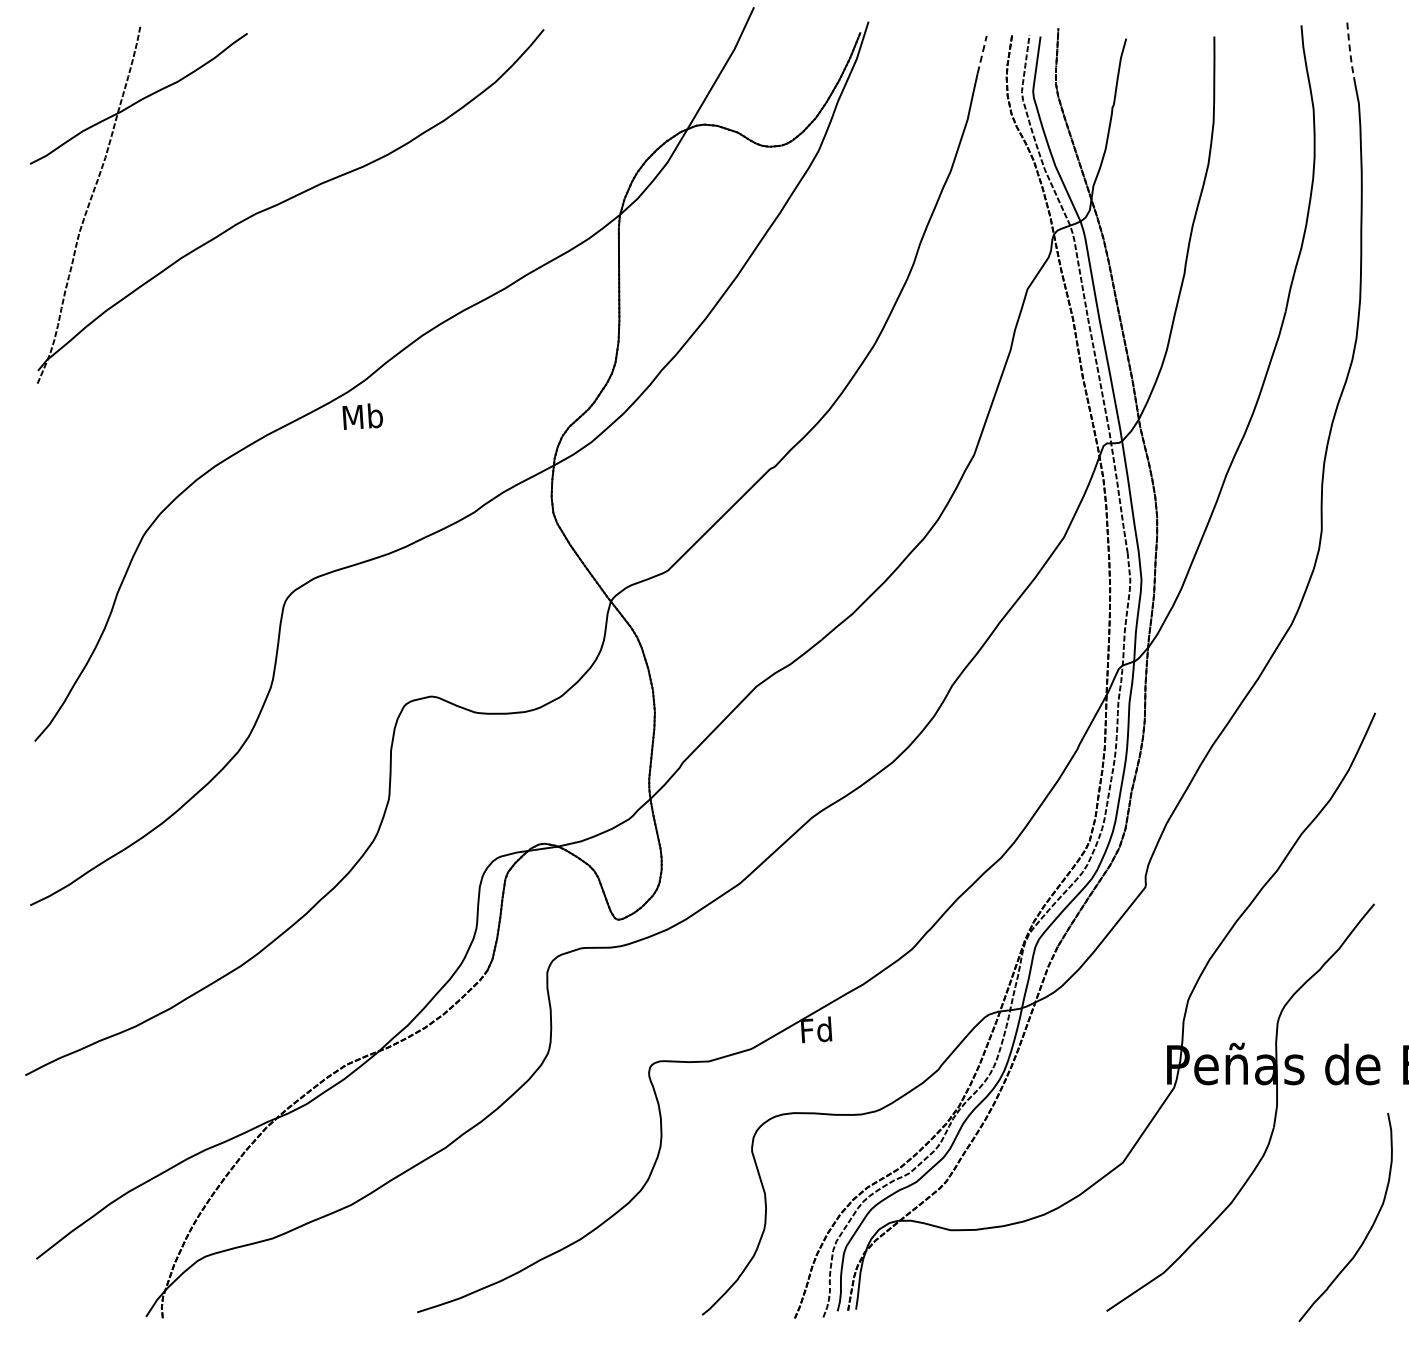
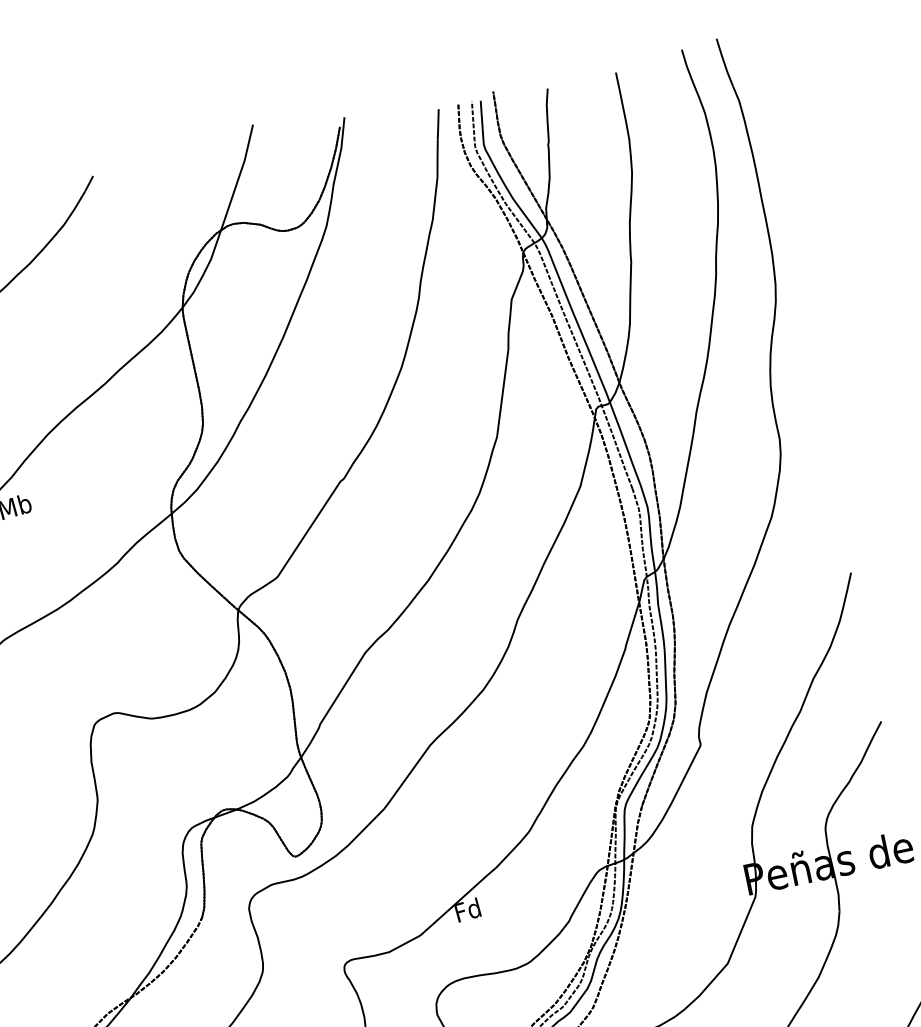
line: (1350, 52) -> (724, 62), dashed -> solid
line: (982, 54) -> (438, 124), dashed -> solid

